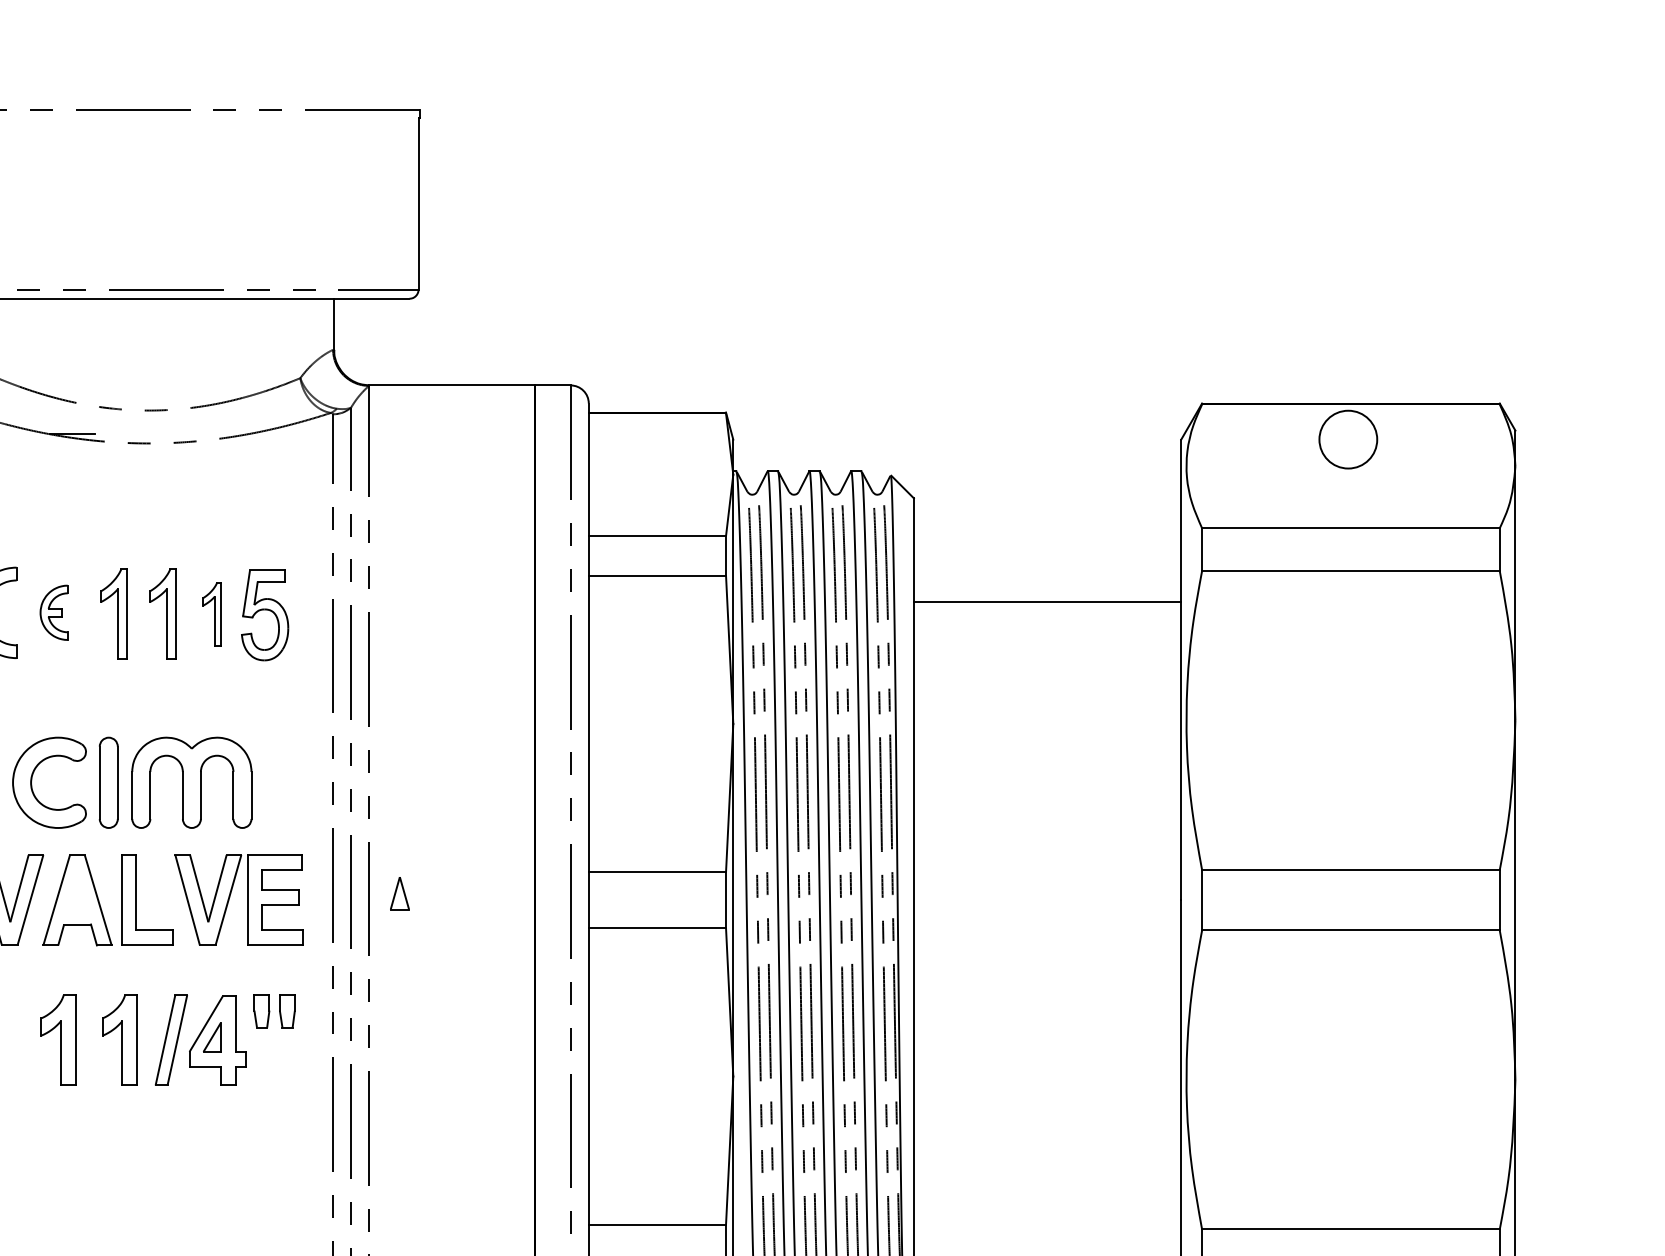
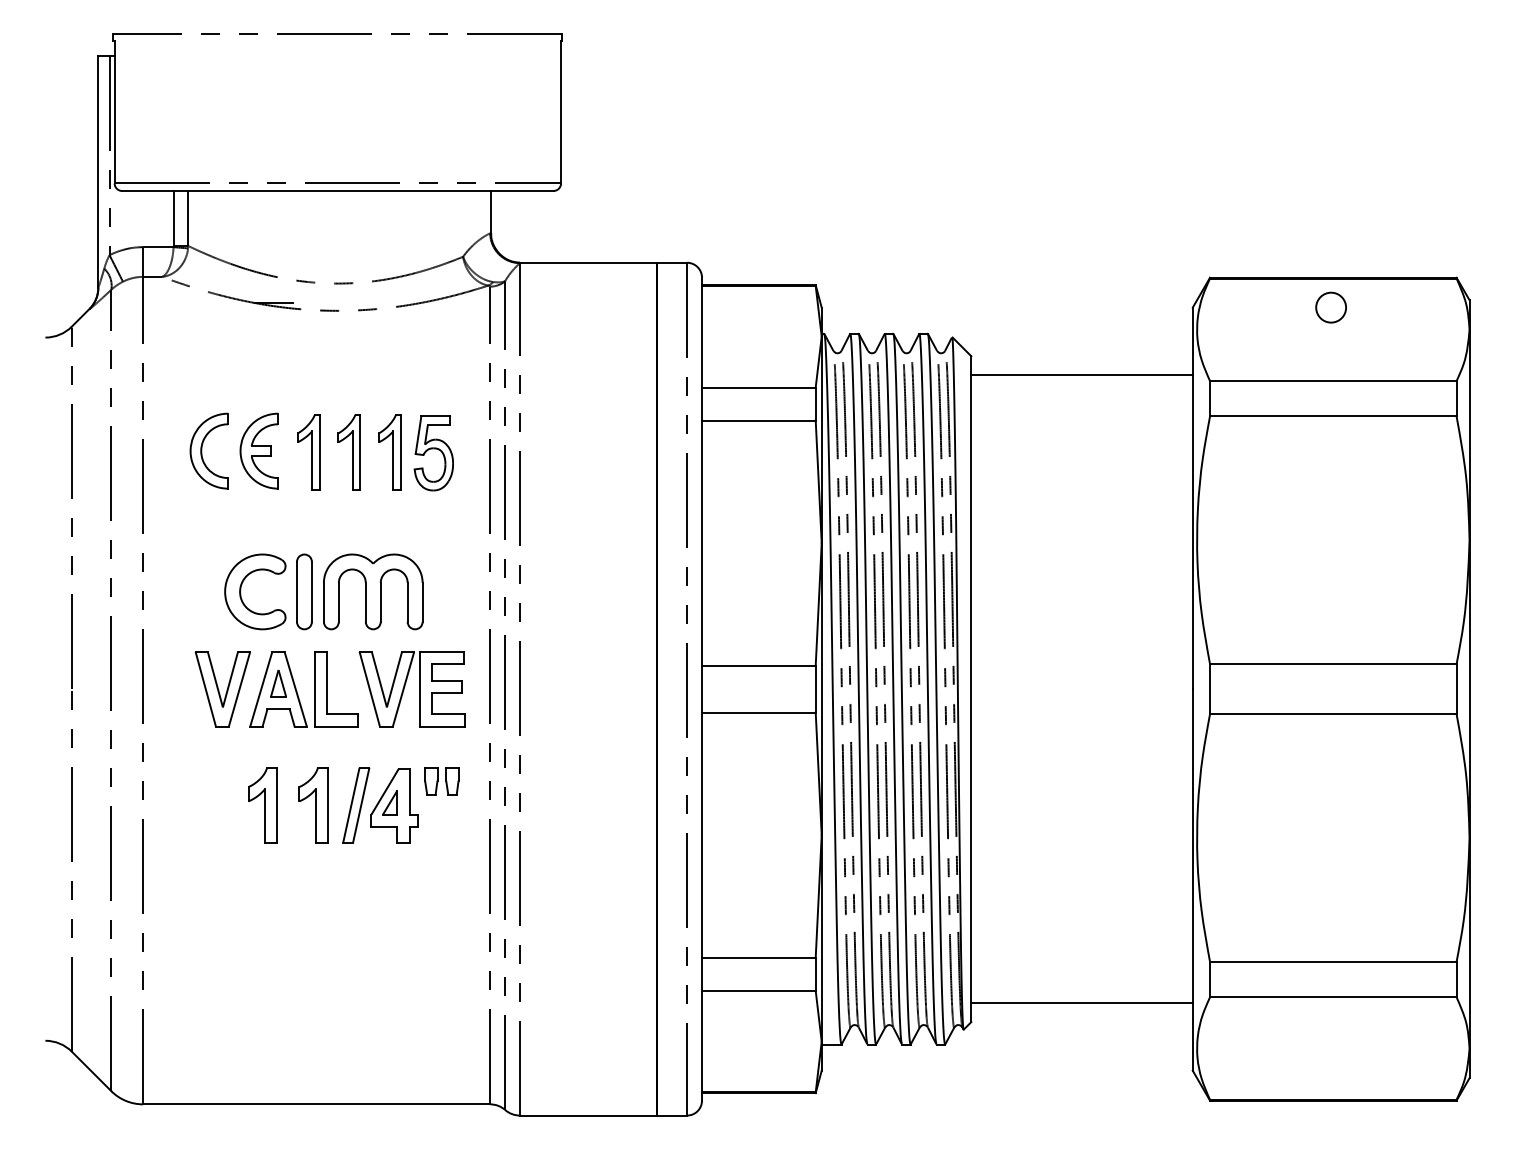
circle: (1348, 439) -> (1331, 307), size x0.62
line: (1046, 601) -> (1081, 374), moved
part: (53, 612) -> (258, 450), size x1.67
part: (211, 614) -> (389, 452), size x1.43
part: (399, 893) -> (278, 683), moved

